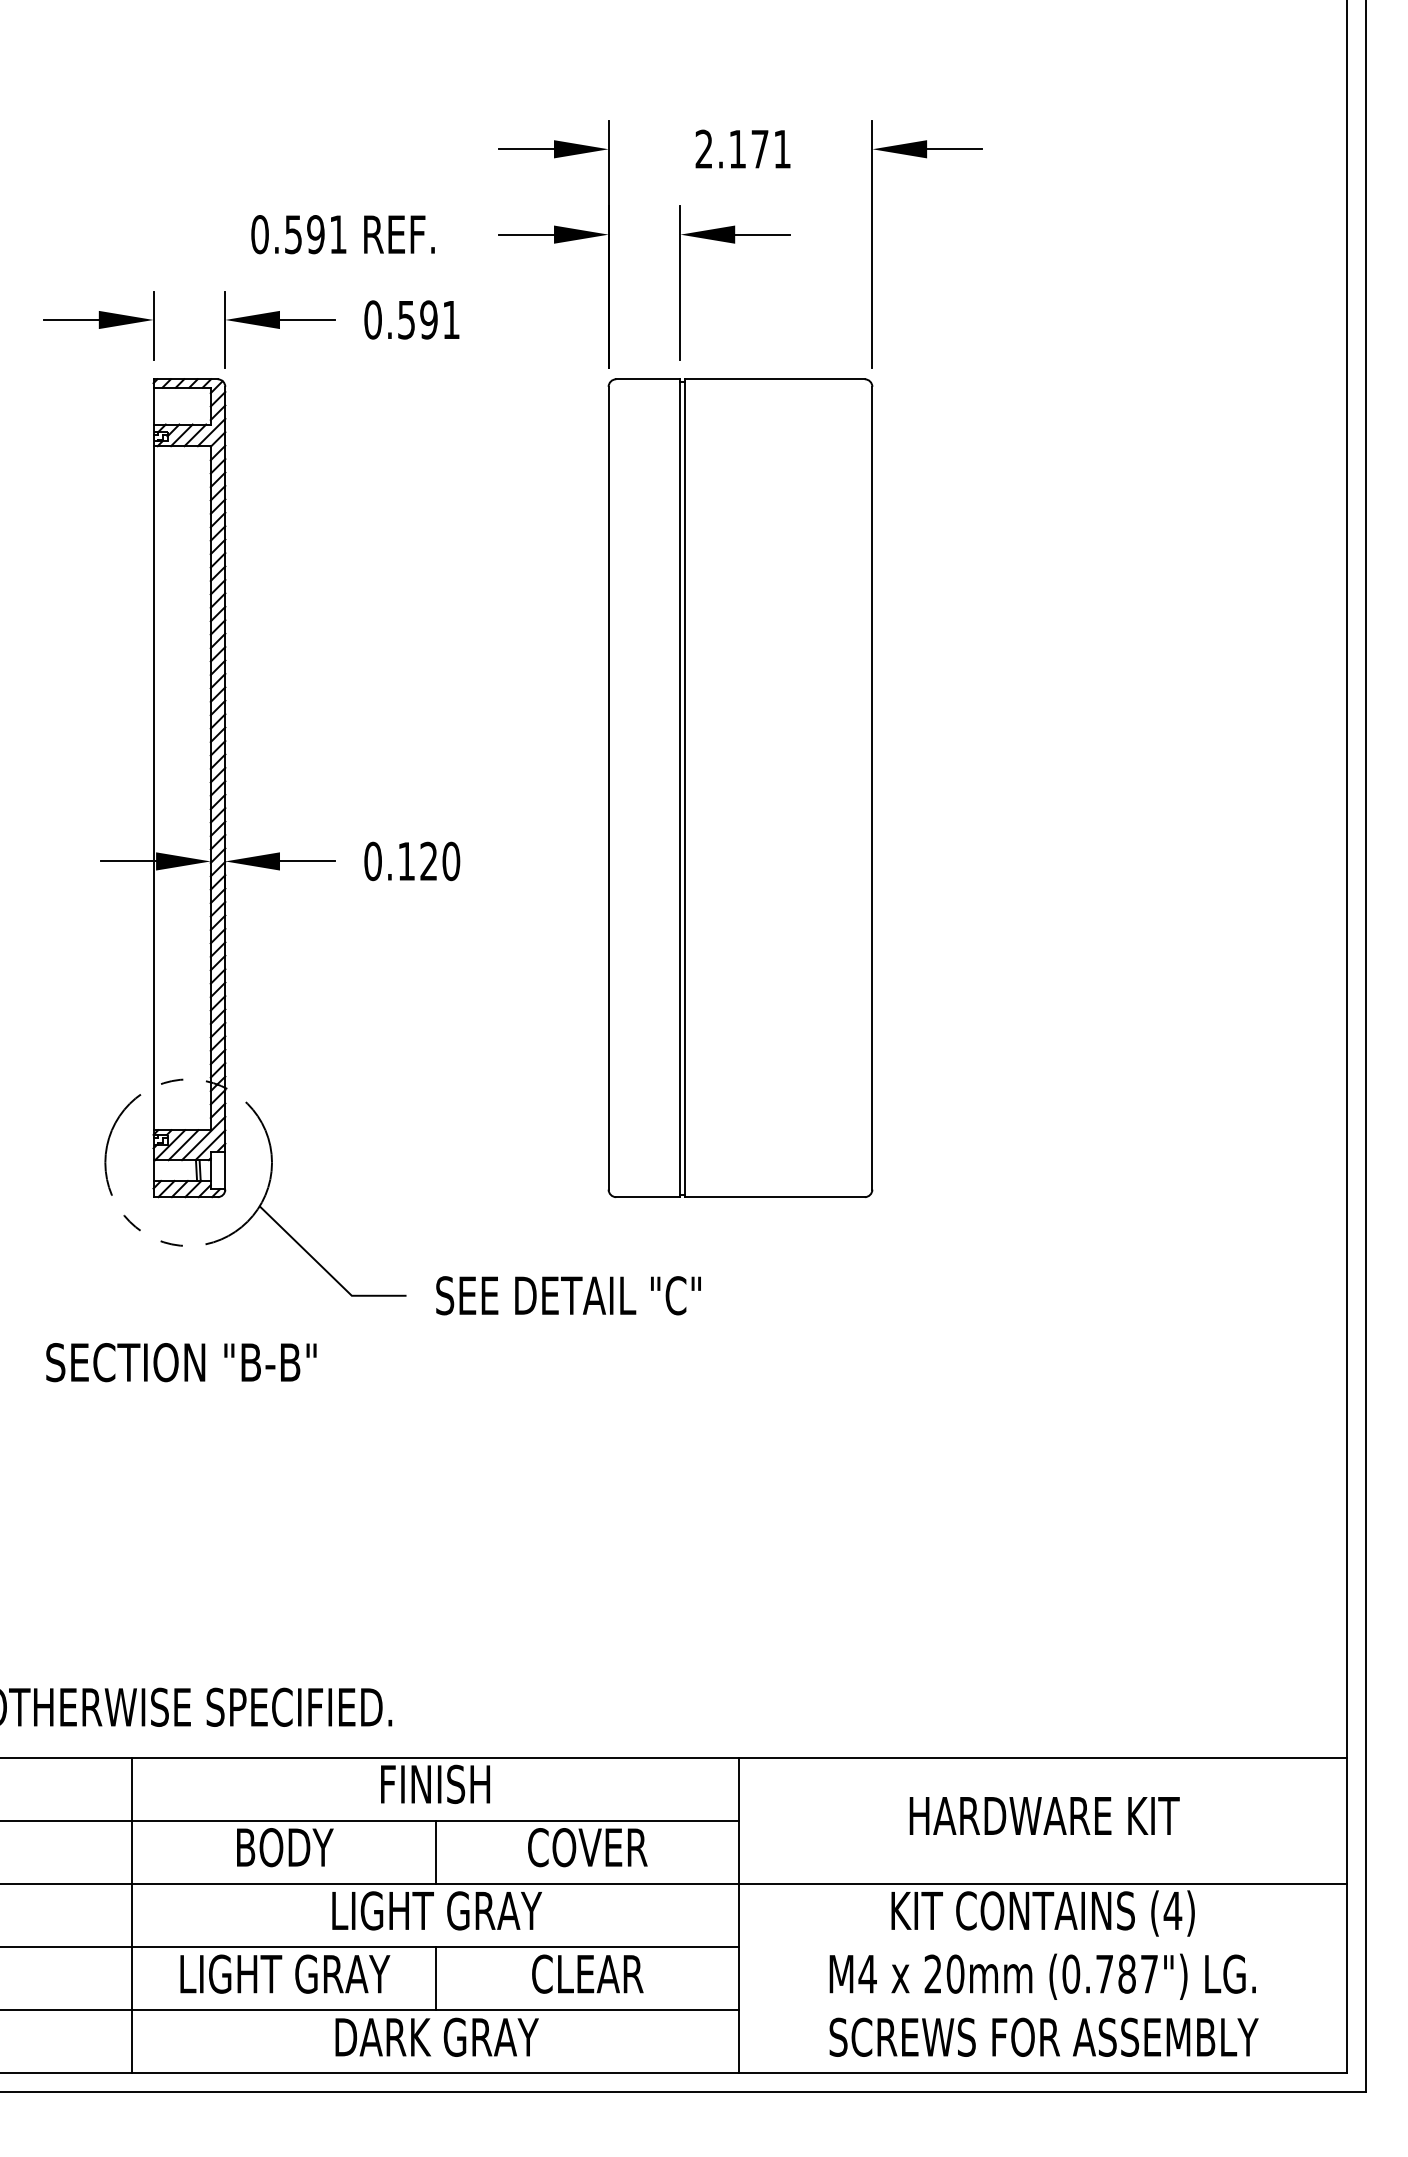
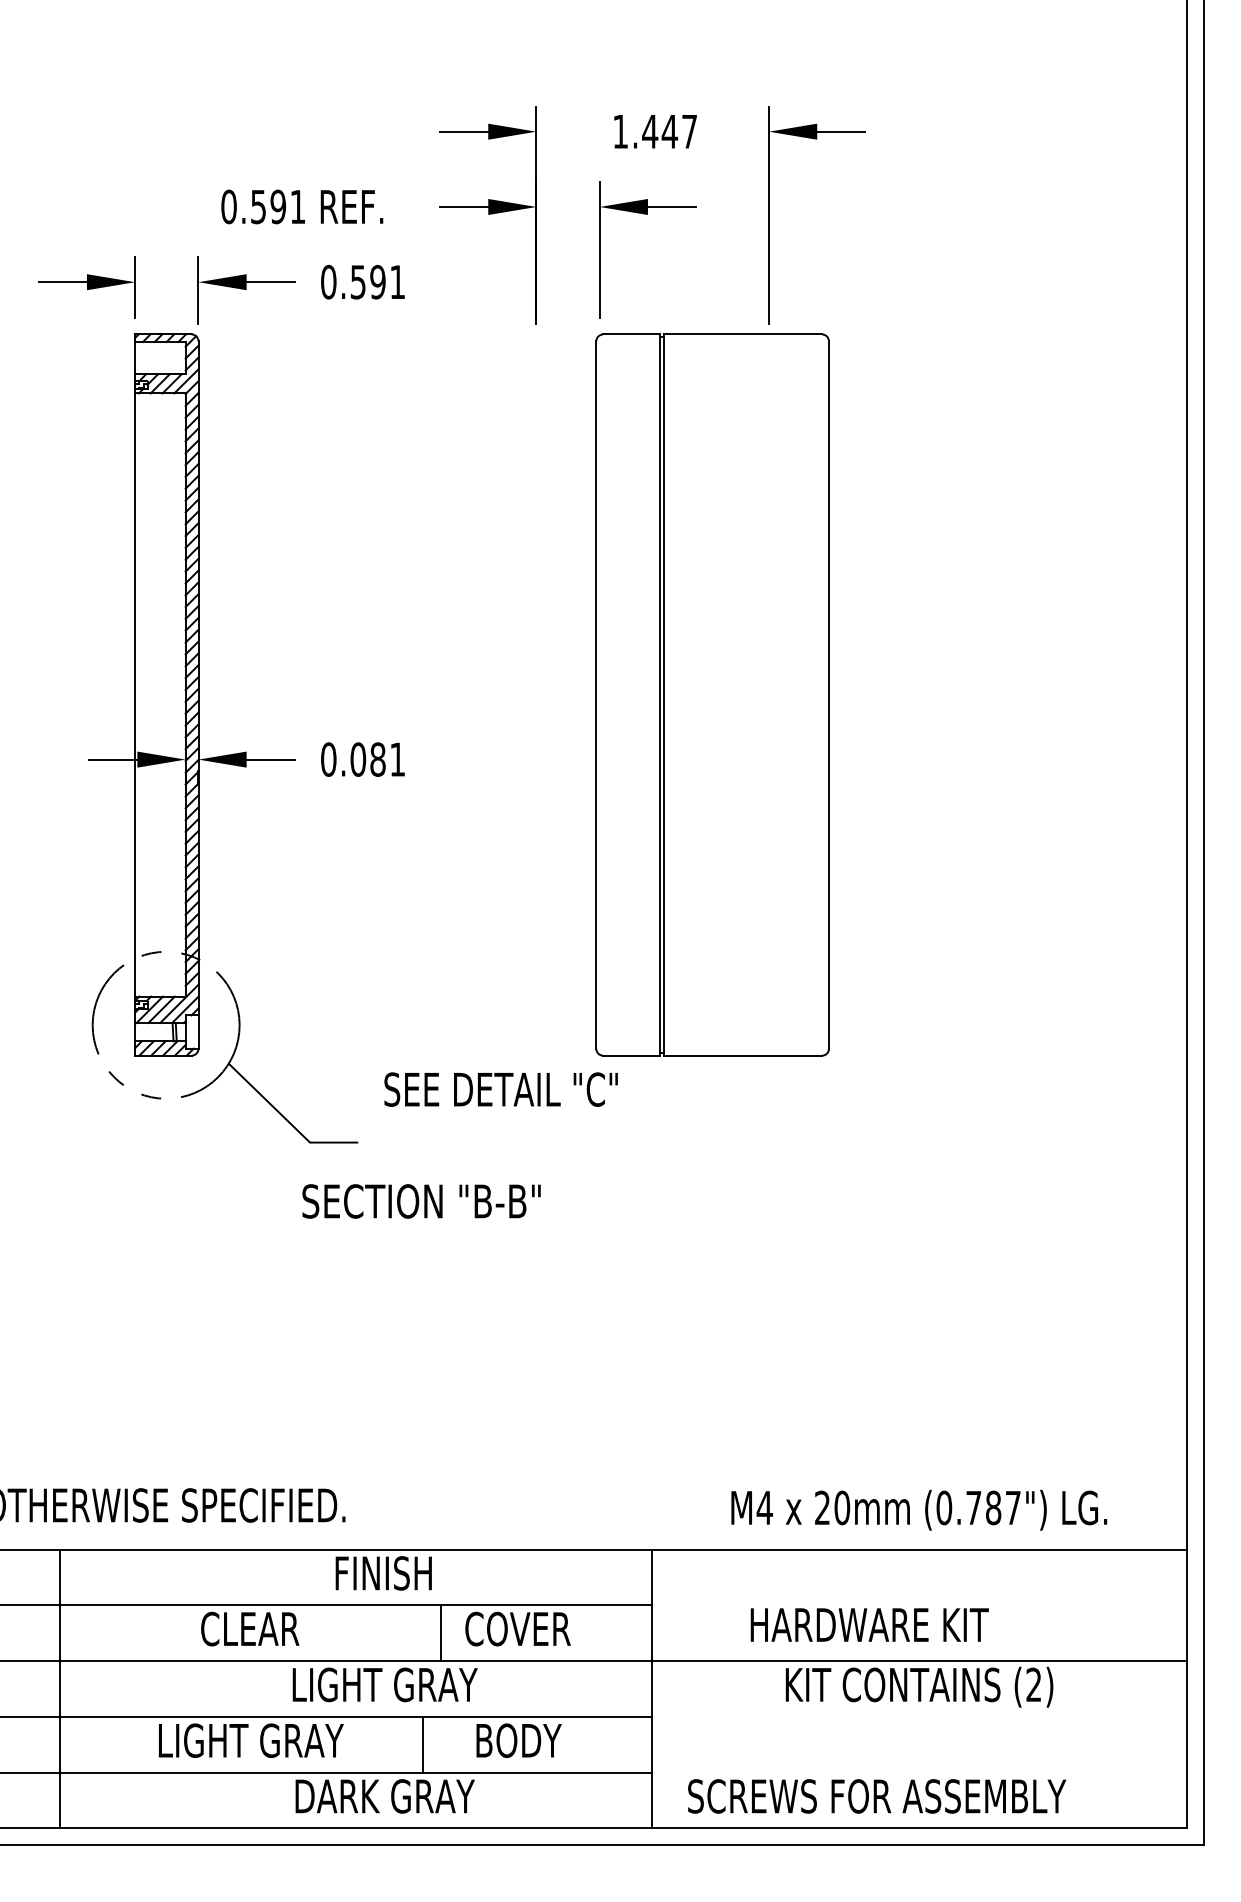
text: (742, 148) -> (654, 131), 2.171 -> 1.447
part: (740, 787) -> (712, 694), moved
text: (428, 861) -> (377, 759), 0.120 -> 0.081
text: (568, 1295) -> (501, 1089), moved
text: (181, 1362) -> (421, 1201), moved
text: (1044, 1815) -> (869, 1624), moved
text: (283, 1847) -> (249, 1629), BODY -> CLEAR
line: (435, 1851) -> (441, 1632), moved
text: (1172, 1910) -> (1033, 1684), (4) -> (2)
line: (131, 1915) -> (59, 1688), moved
text: (587, 1973) -> (517, 1740), CLEAR -> BODY
text: (1042, 1976) -> (918, 1509), moved
line: (435, 1978) -> (422, 1744), moved
text: (1043, 2036) -> (876, 1795), moved

